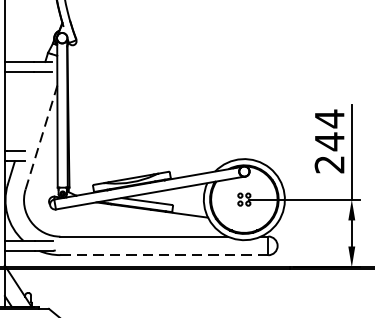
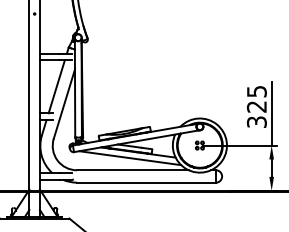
line: (29, 111) -> (56, 86), added
line: (41, 136) -> (64, 103), dashed -> solid
text: (329, 141) -> (256, 106), 244 -> 325
line: (140, 218) -> (130, 158), added
line: (162, 254) -> (145, 182), dashed -> solid

